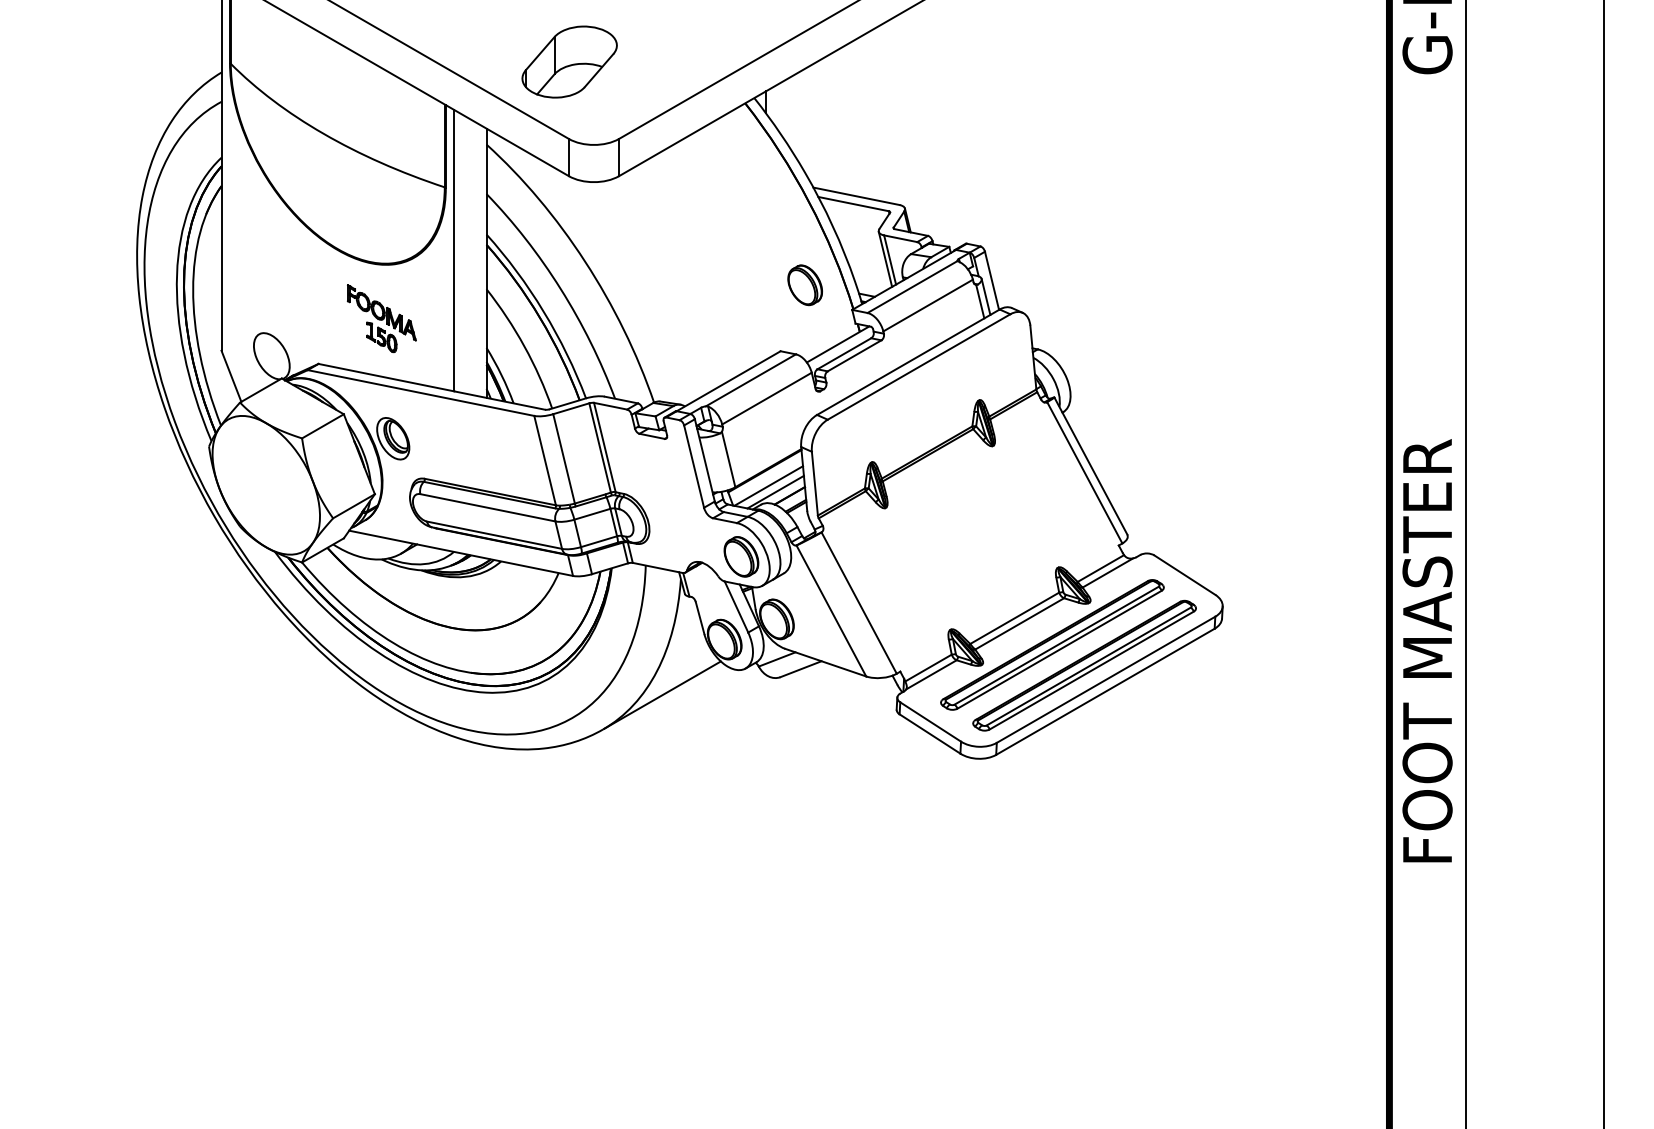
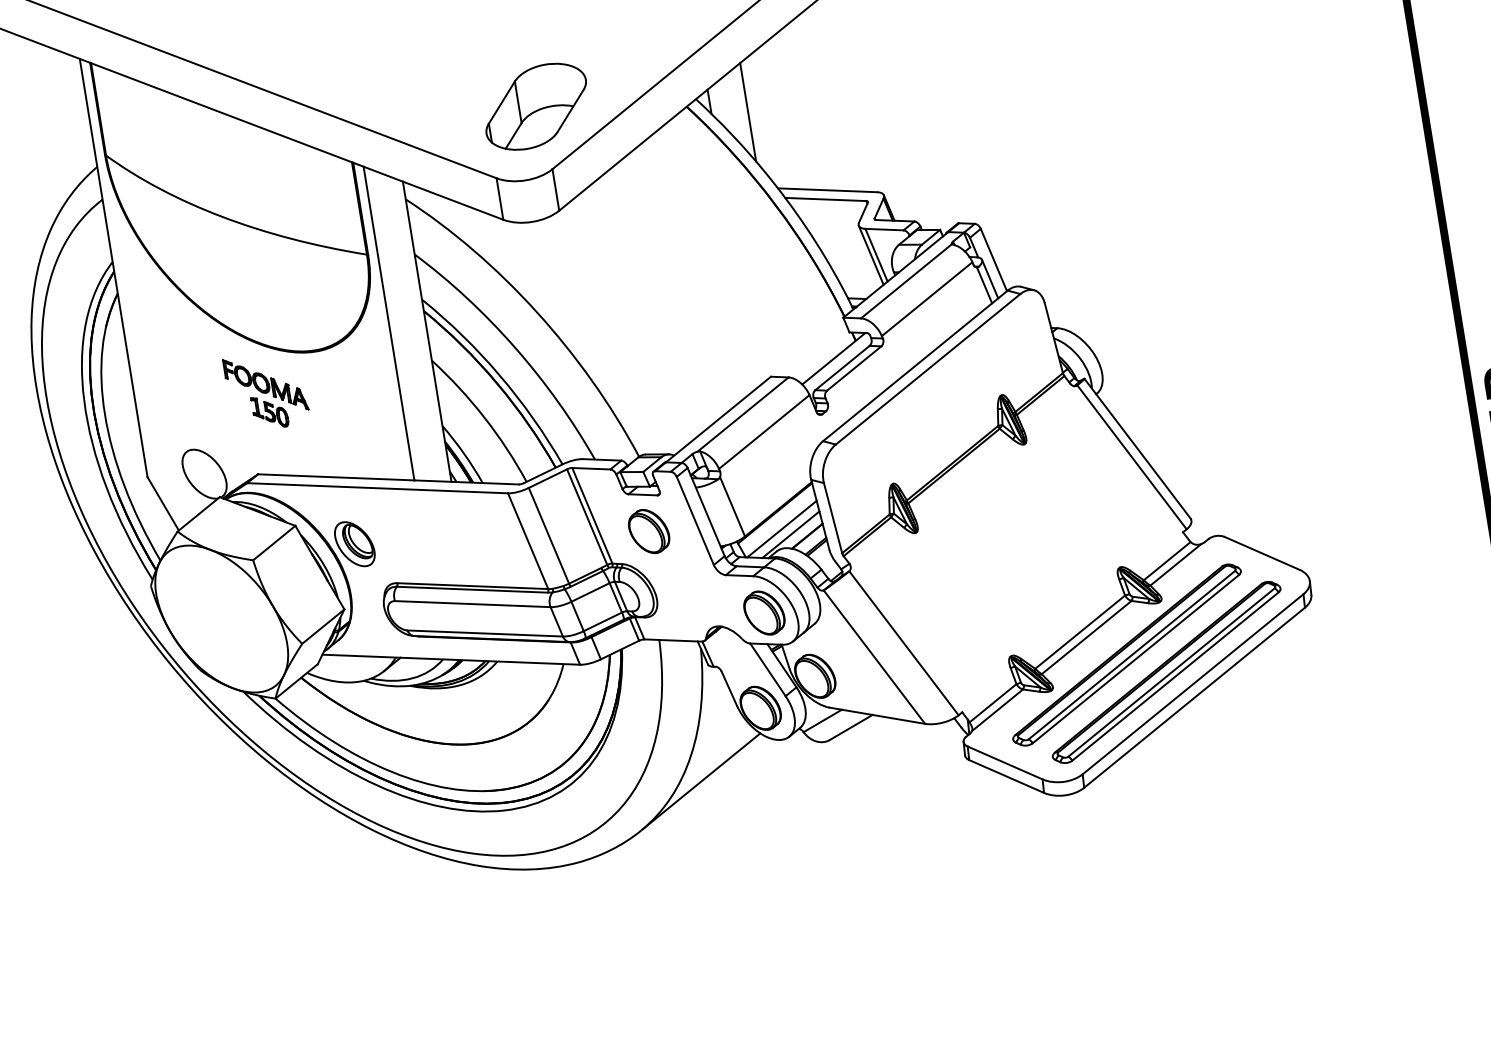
part: (569, 61) -> (535, 106), moved
line: (798, 116) -> (748, 111), added
part: (804, 285) -> (648, 531), moved
part: (381, 318) -> (266, 391), moved

